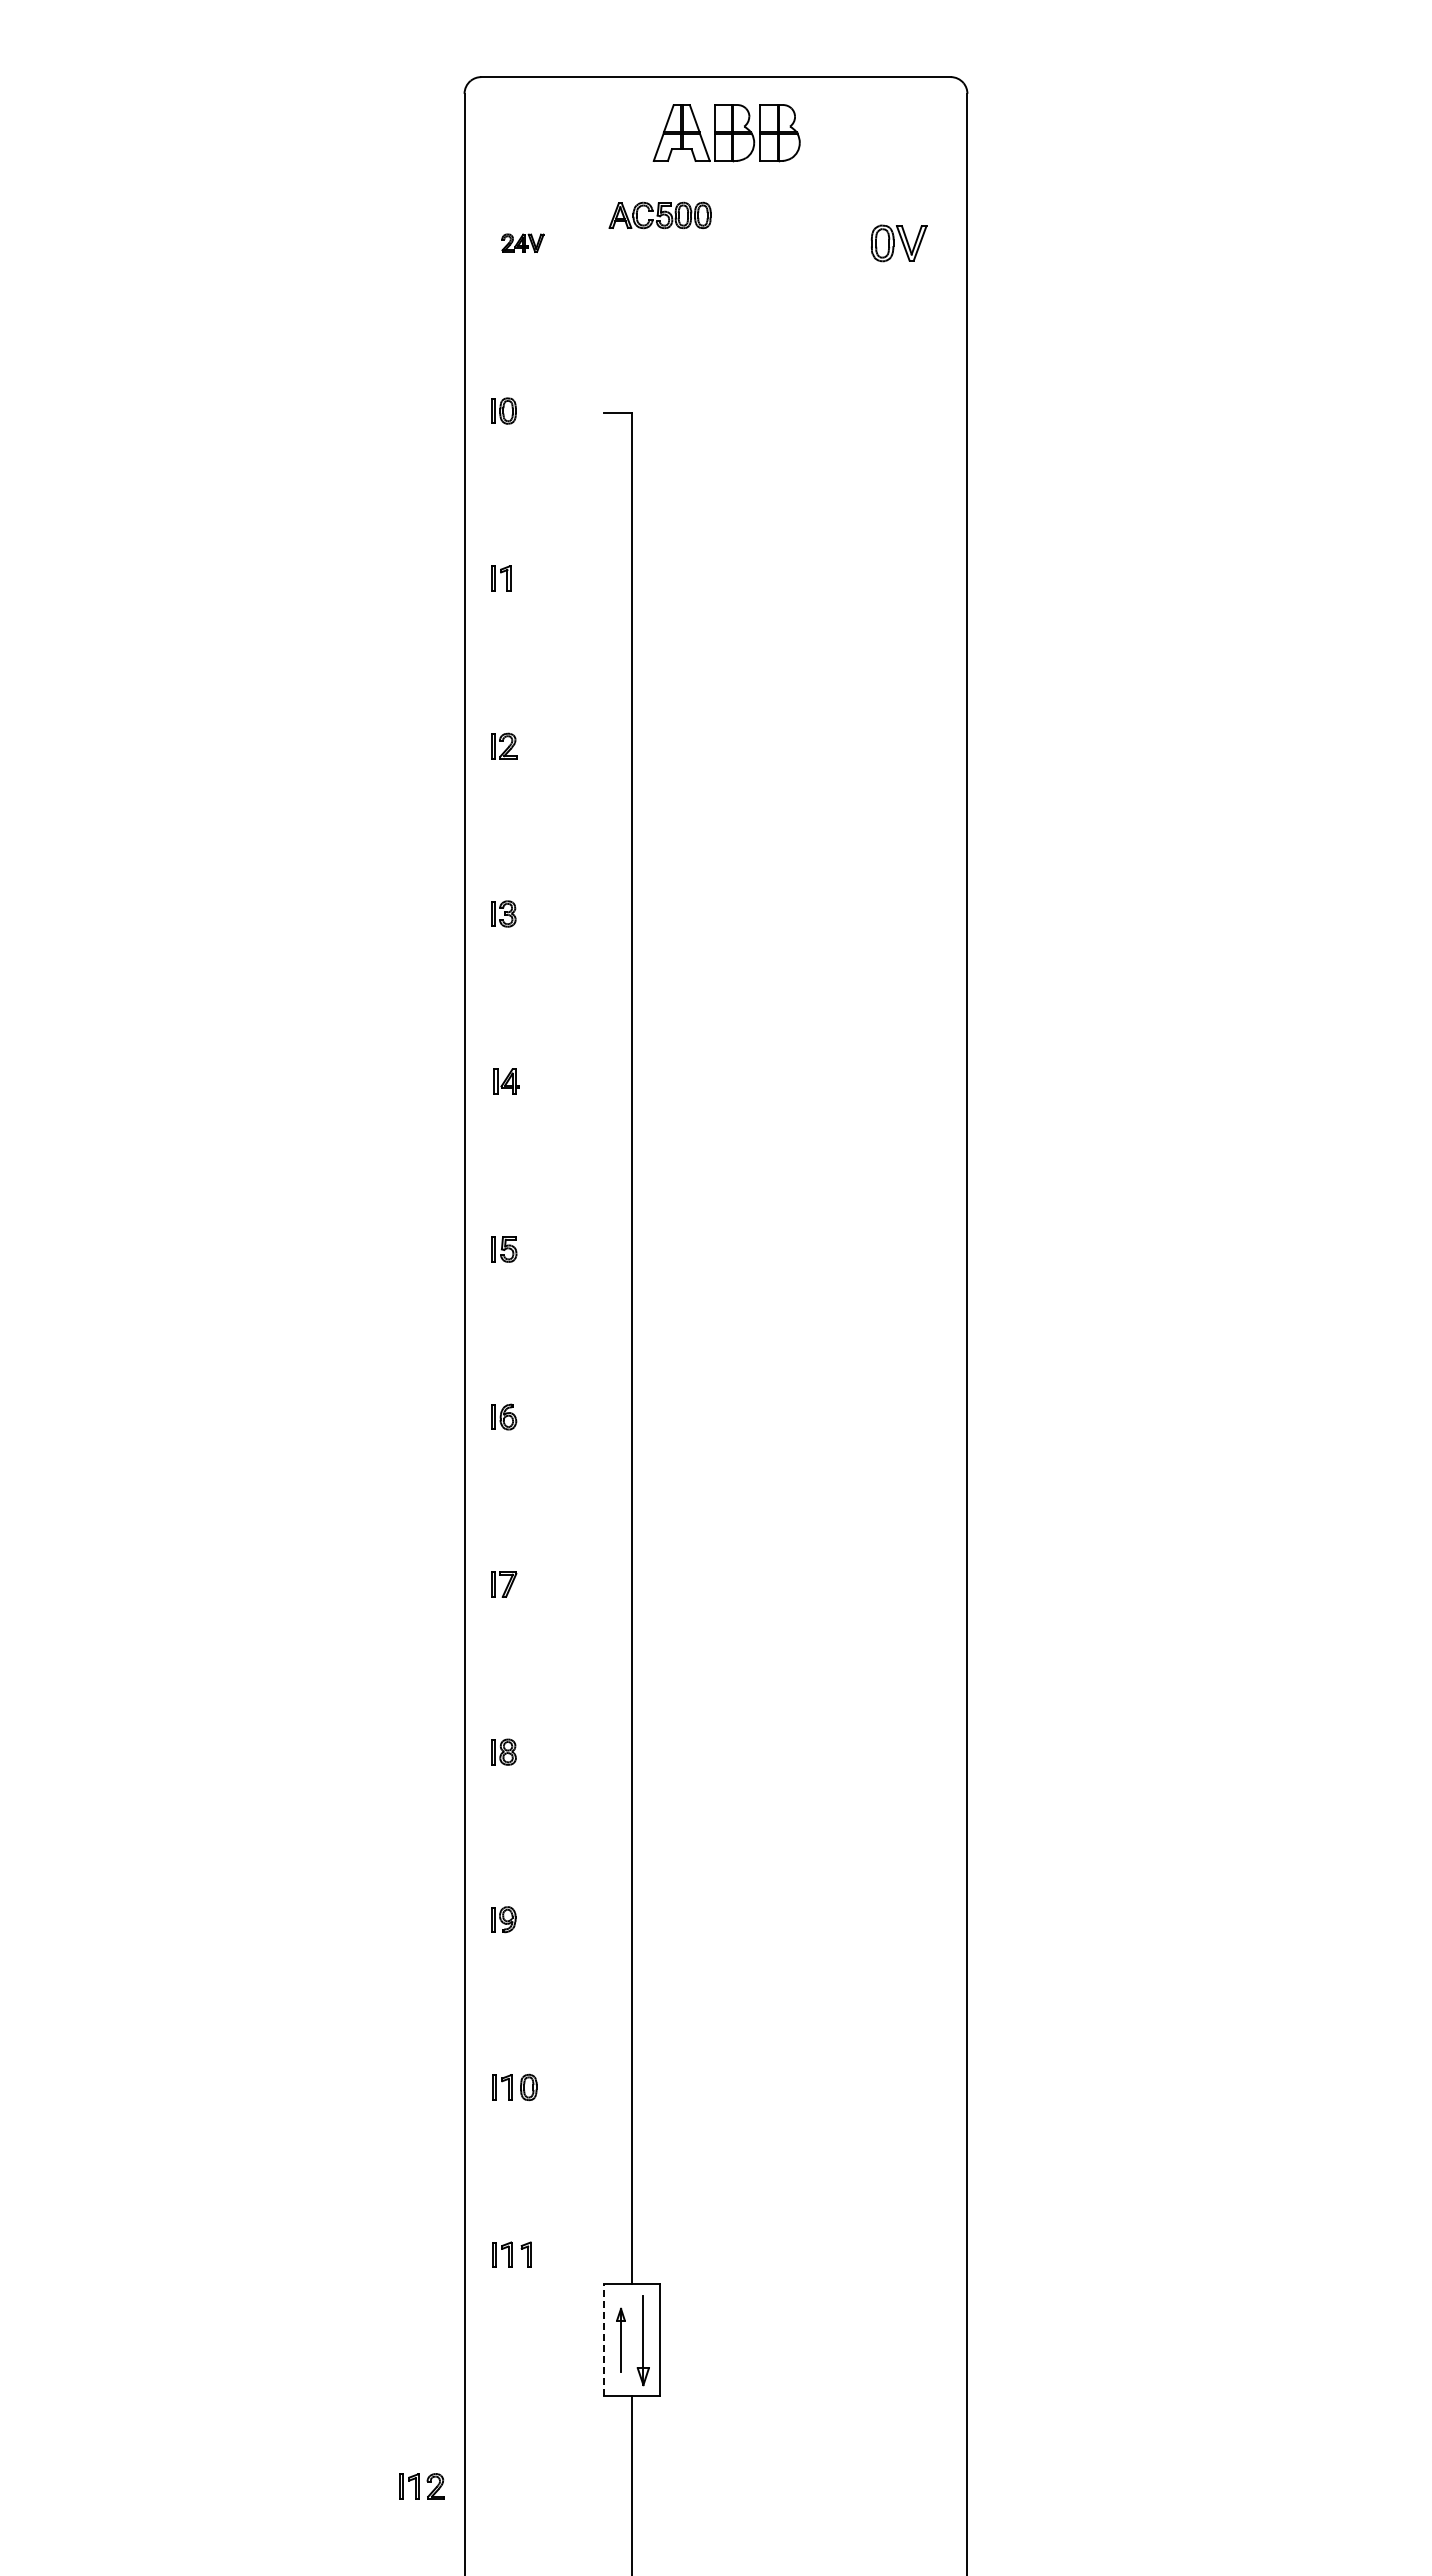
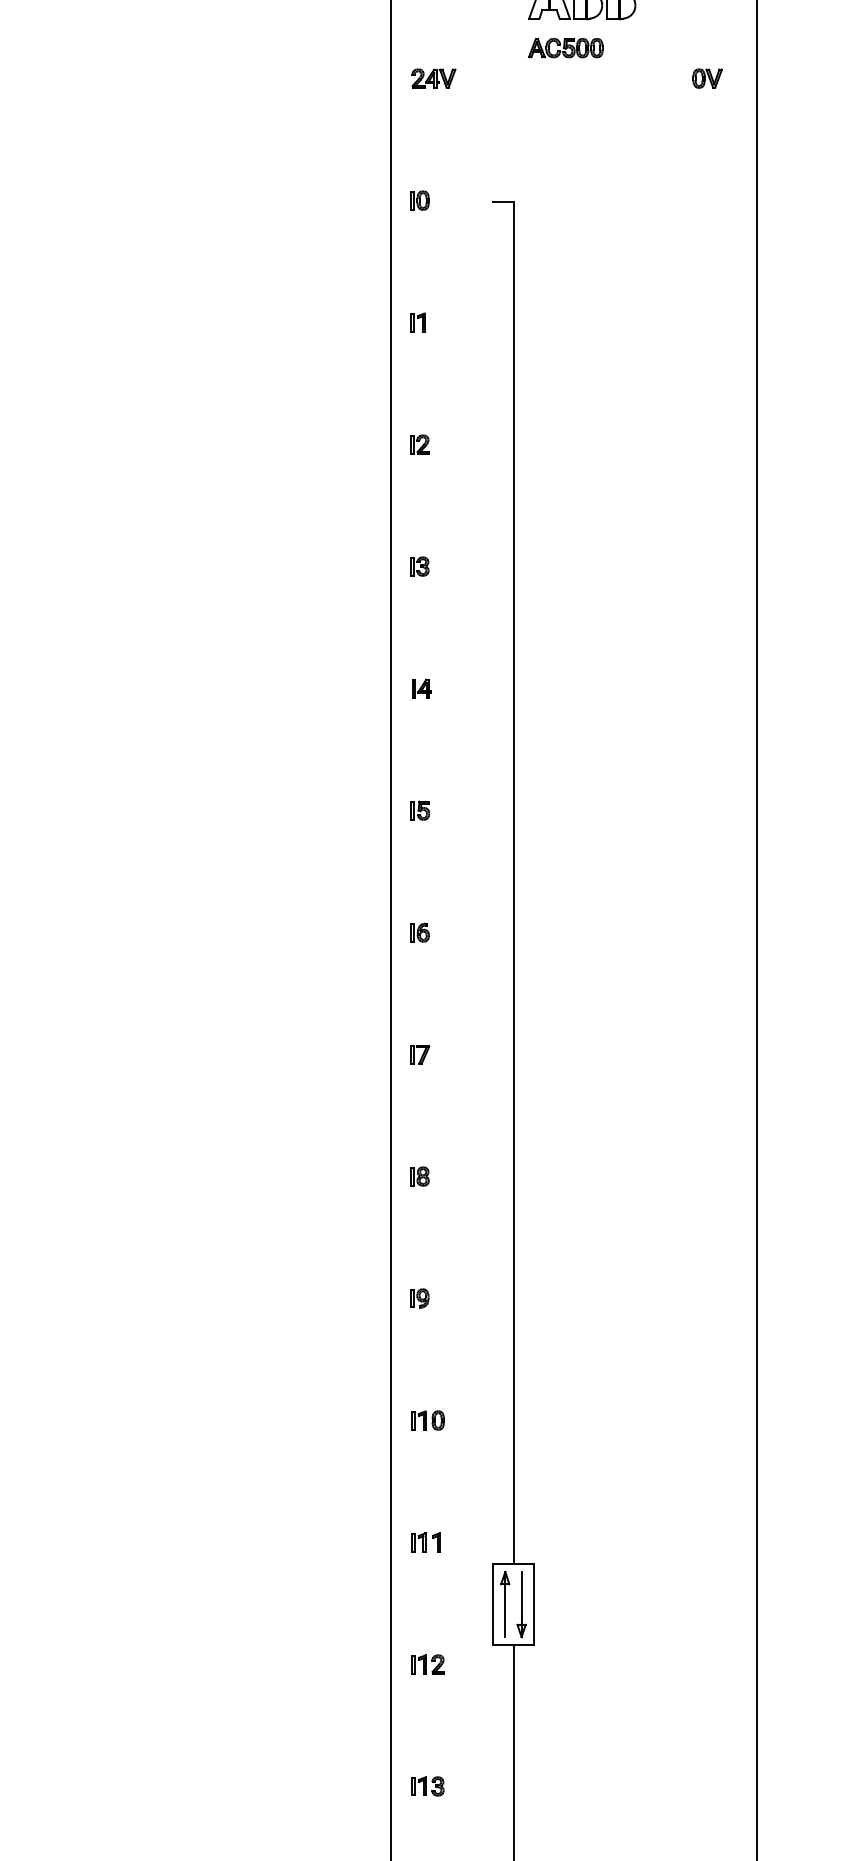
part: (659, 215) -> (565, 48), moved
part: (522, 242) -> (433, 77), size x1.43
part: (898, 243) -> (707, 78), size x0.71
part: (620, 2339) -> (504, 1603), size x1.43
line: (604, 2340) -> (493, 1604), dashed -> solid
part: (421, 2486) -> (427, 1664), moved

